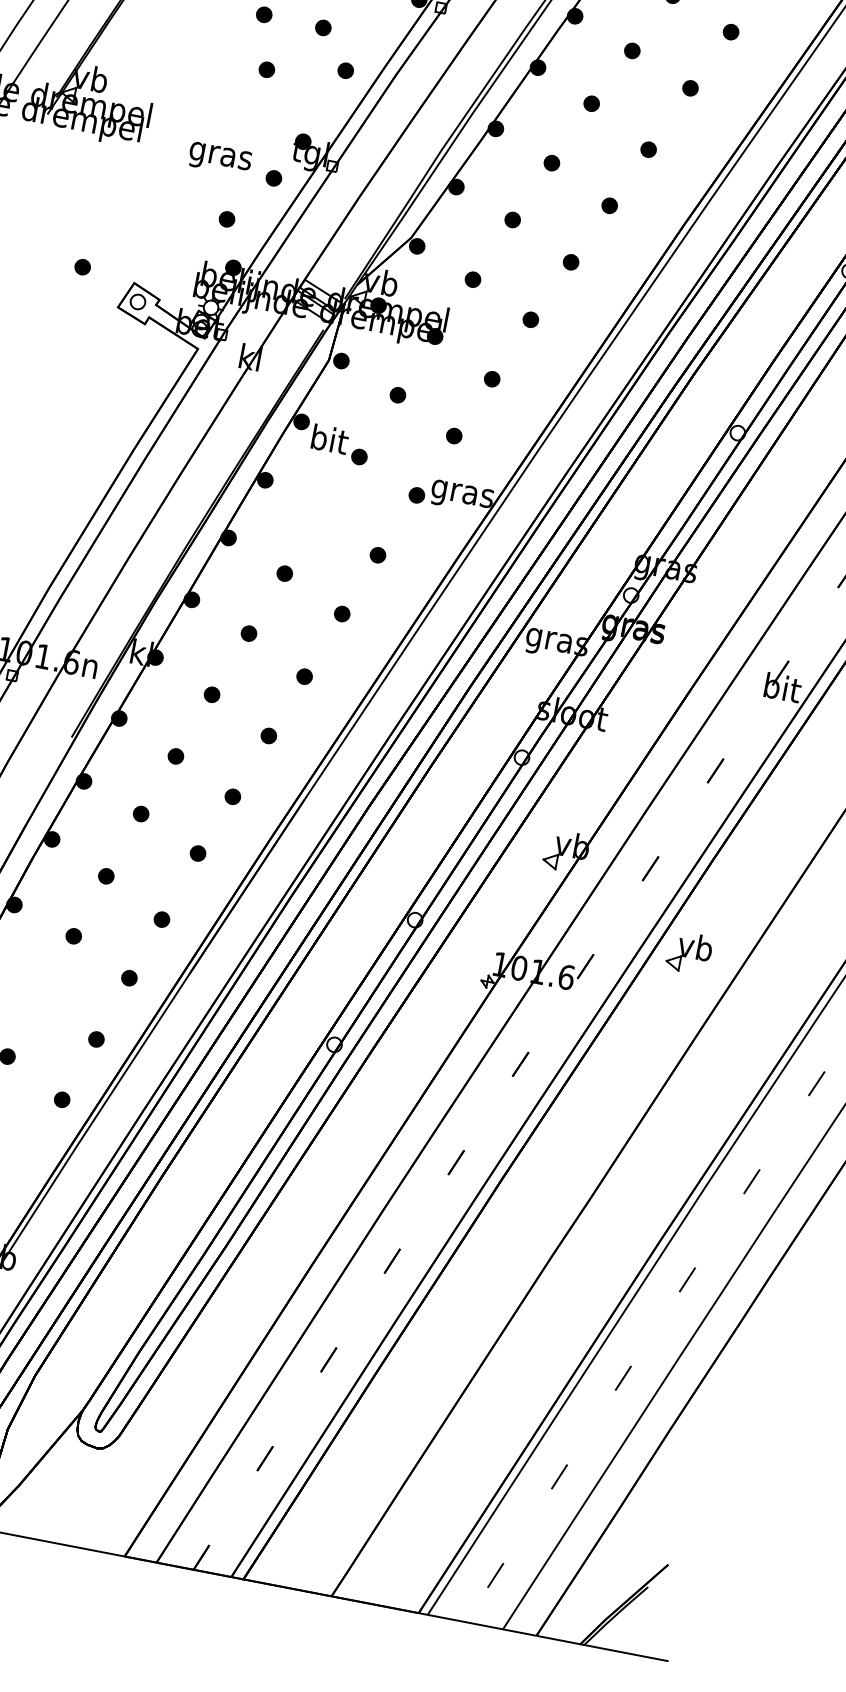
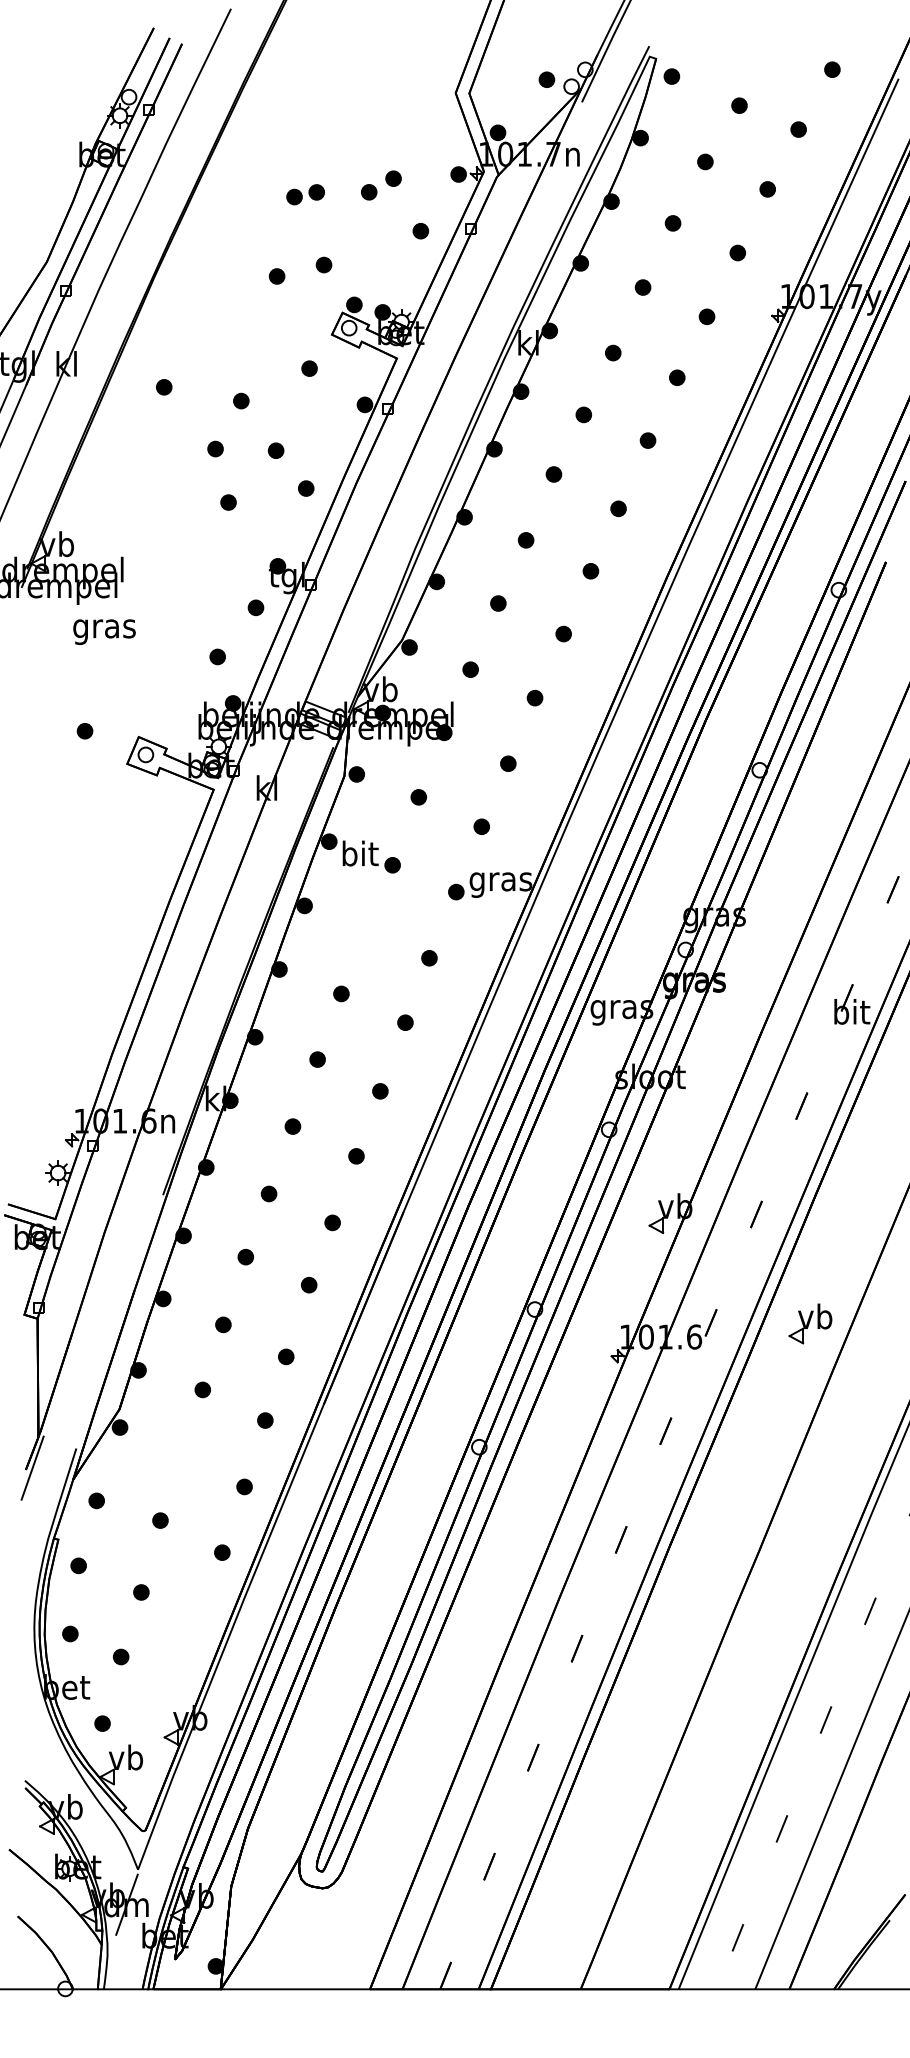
text: (220, 158) -> (104, 631), moved
part: (689, 952) -> (810, 1323), moved

